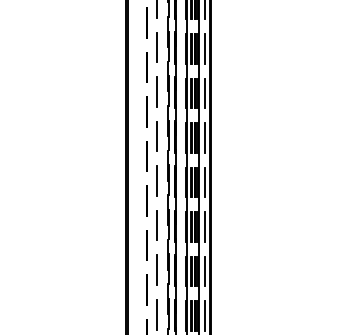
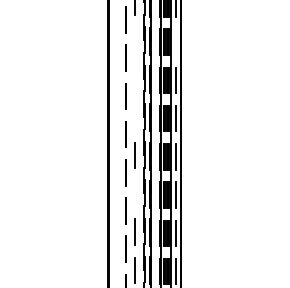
line: (157, 47) -> (135, 40), removed
line: (204, 48) -> (175, 41), removed
line: (157, 91) -> (135, 78), removed
line: (157, 136) -> (135, 117), removed
line: (157, 225) -> (135, 193), removed

